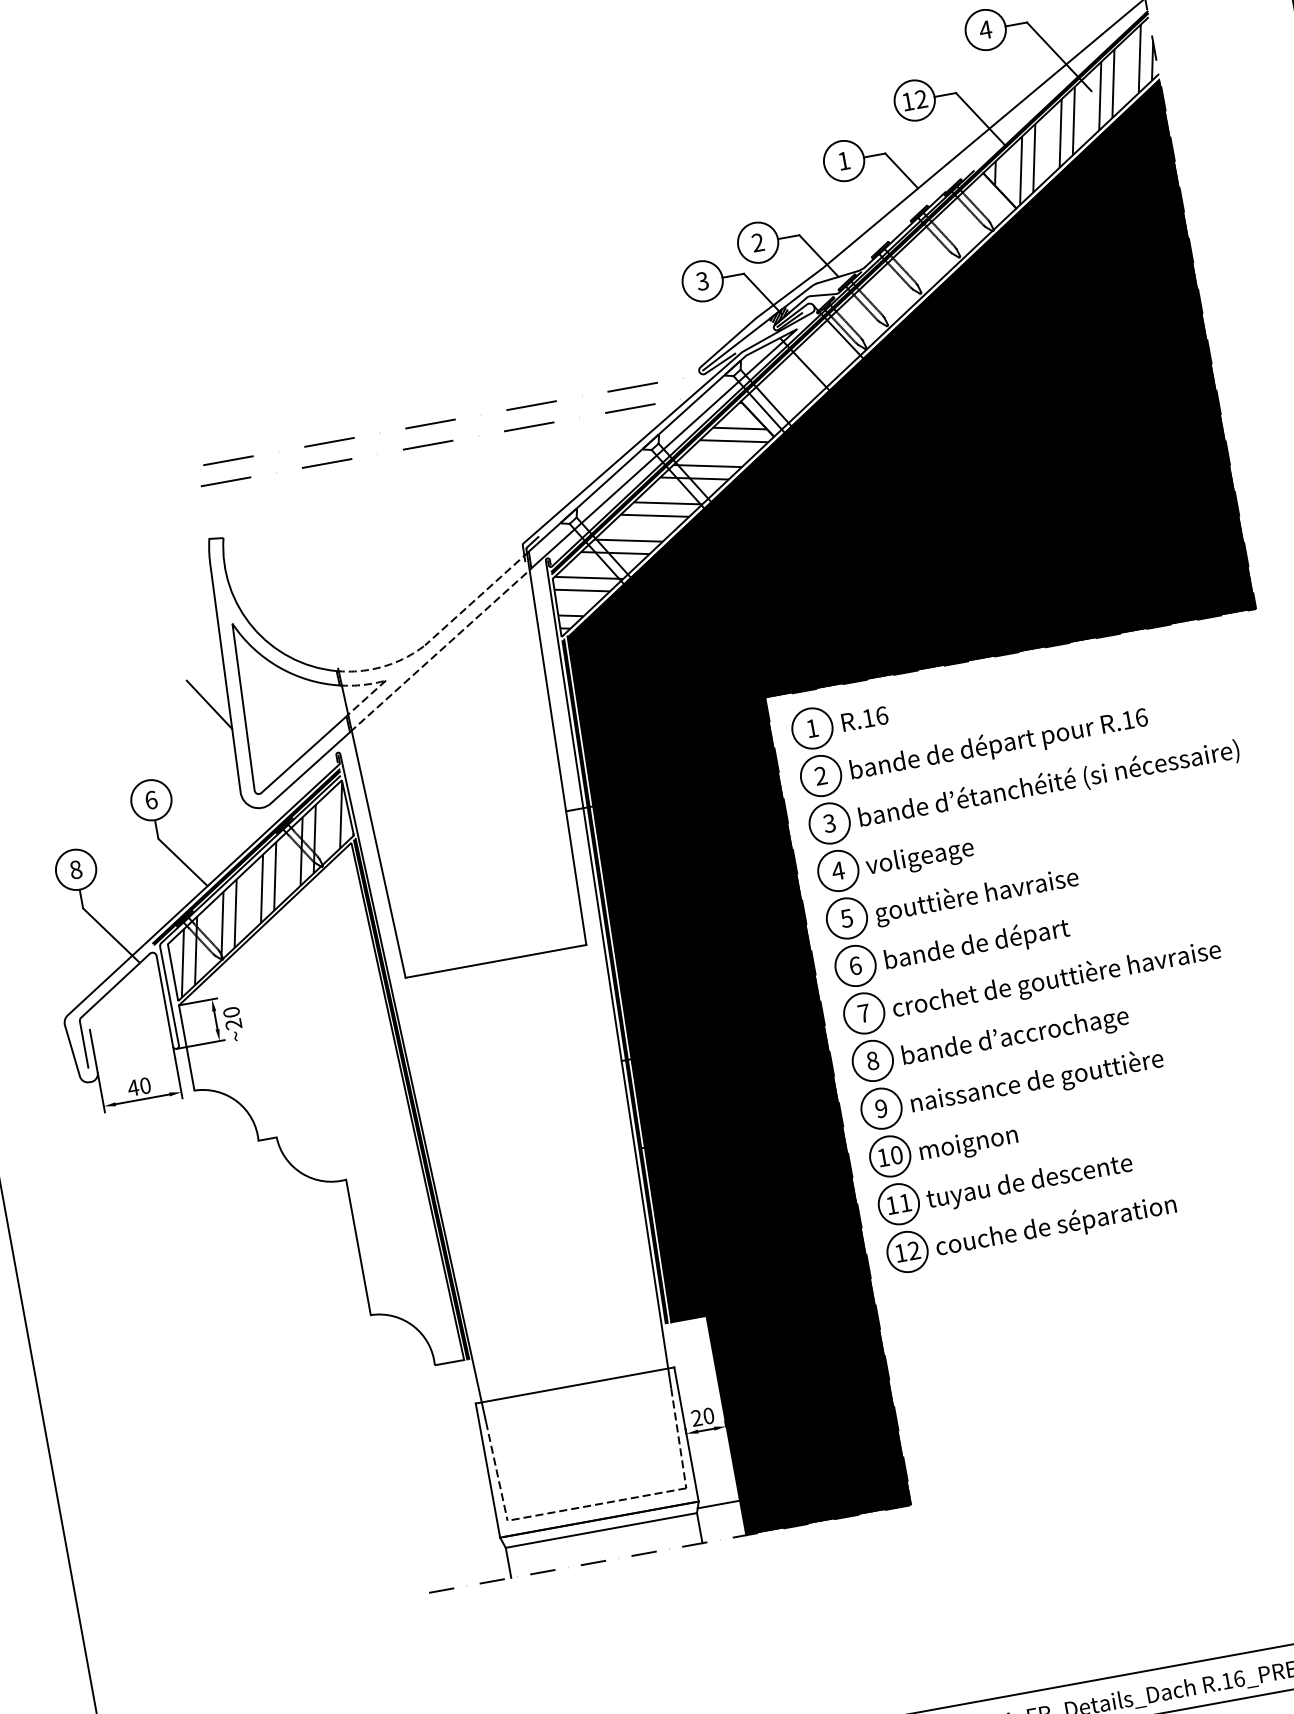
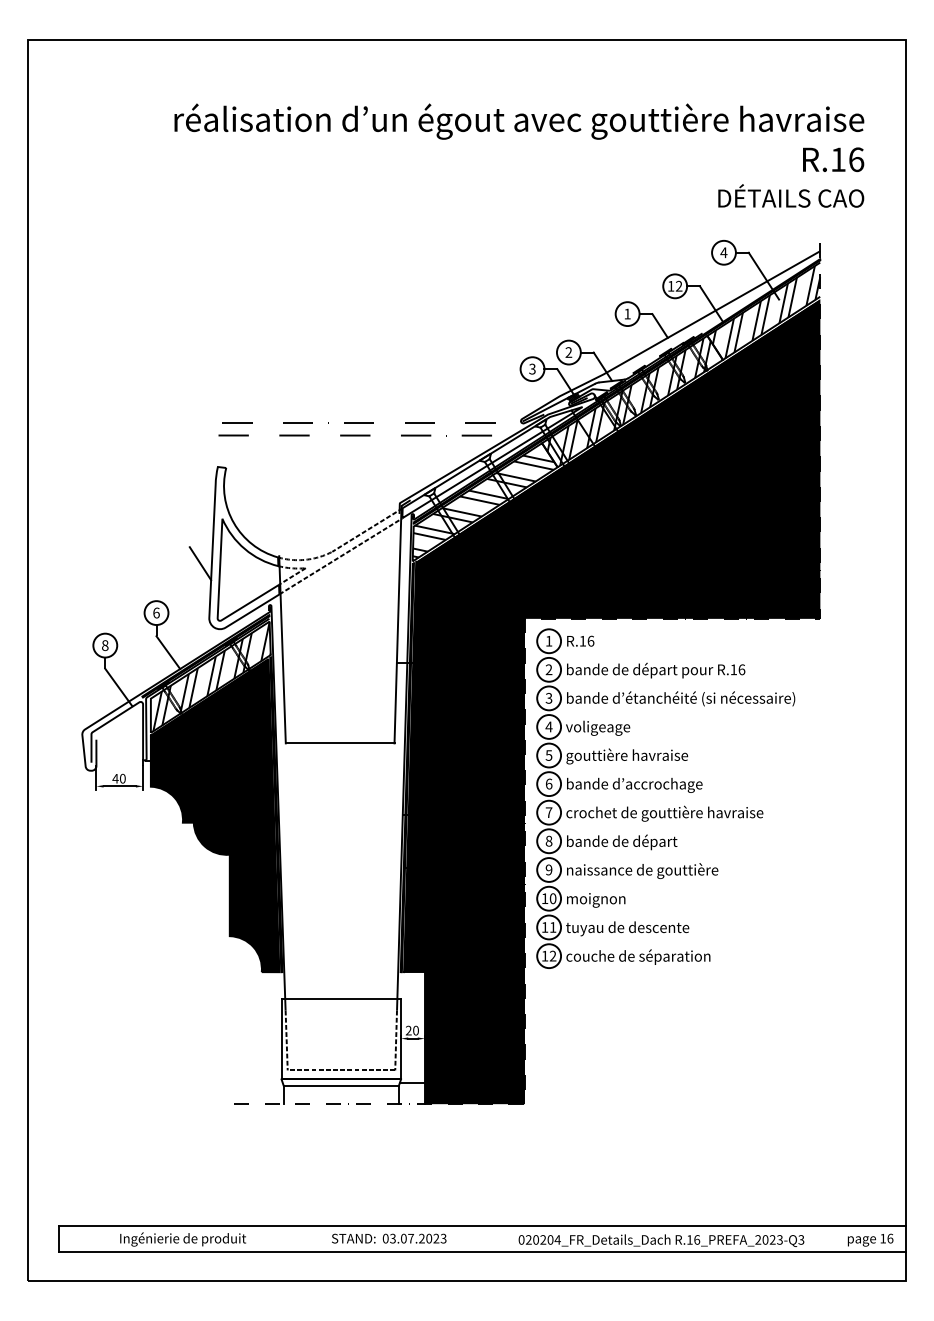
hatch: (881, 304) -> (634, 401), added
text: (1042, 932) -> (661, 784), bande de départ -> bande d’accrochage
text: (1060, 1029) -> (661, 842), bande d’accrochage -> bande de départ
fill: (308, 1119) -> (214, 815), added

